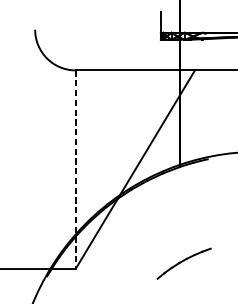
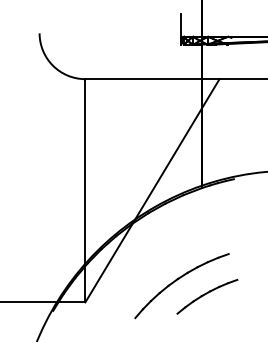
line: (75, 169) -> (85, 190), dashed -> solid
part: (156, 250) -> (176, 281), added

